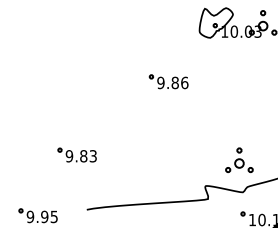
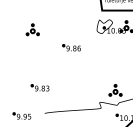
part: (60, 29) -> (32, 29), added
part: (168, 80) -> (71, 47), moved

